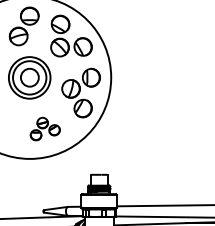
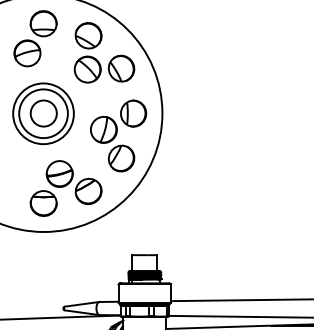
part: (45, 128) -> (66, 187), size x1.67

